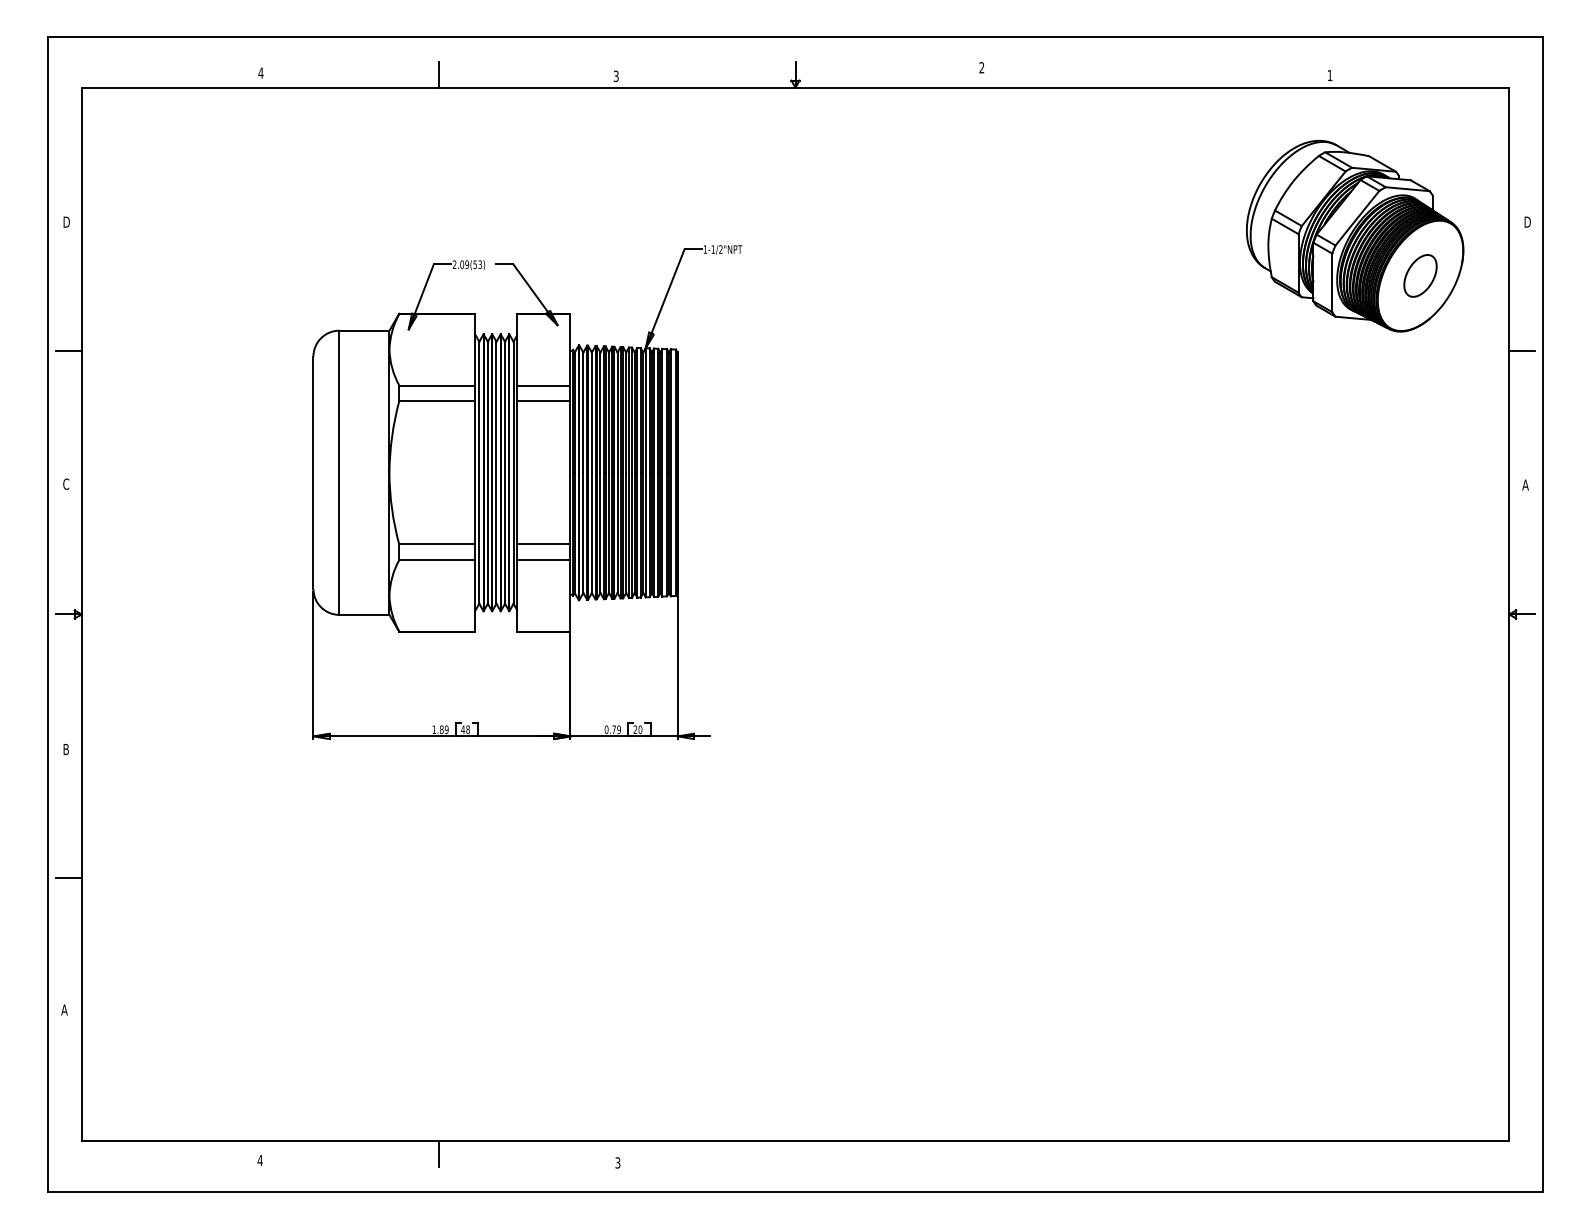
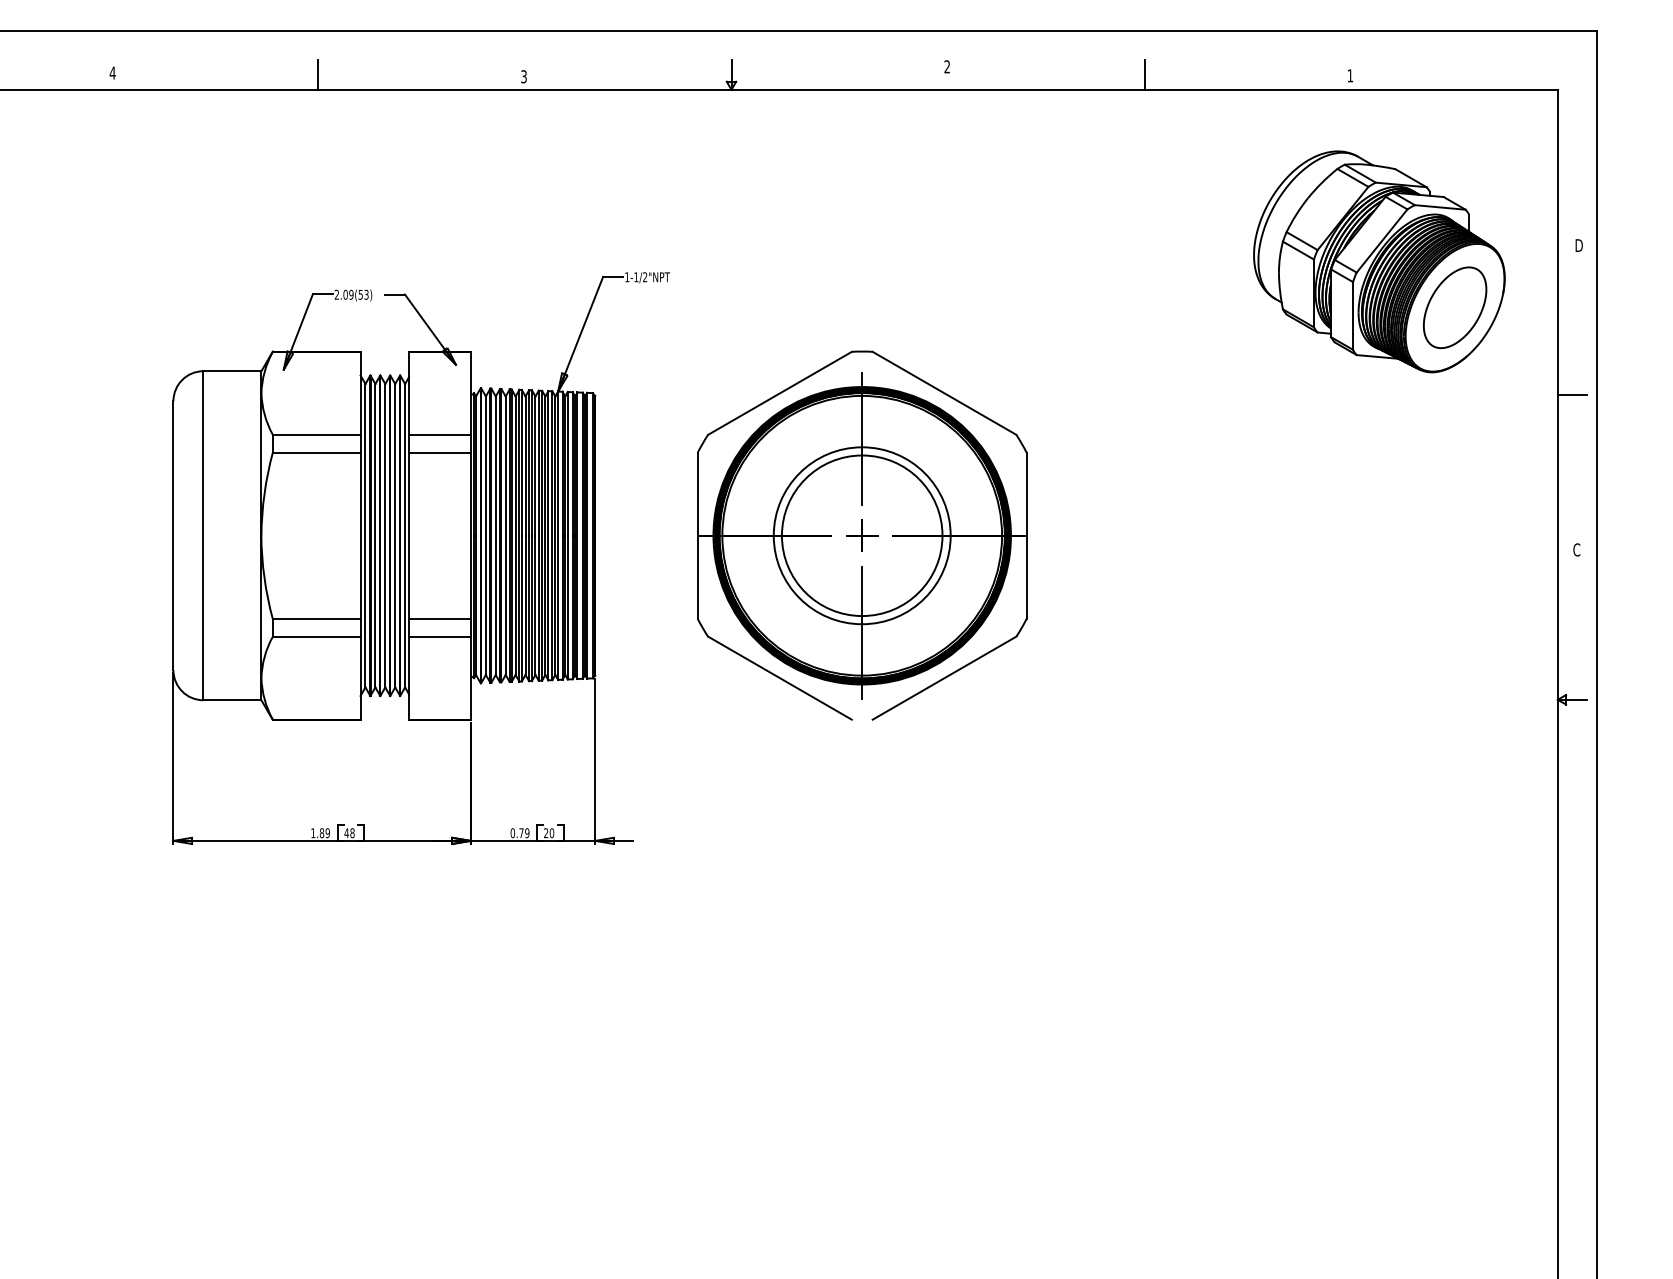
line: (1152, 74) -> (1144, 74), added
part: (1420, 275) -> (1455, 307), size x1.67
part: (908, 472) -> (862, 535), added
text: (1525, 484) -> (1576, 549), A -> C

